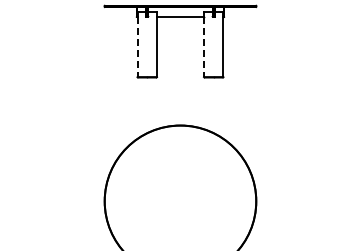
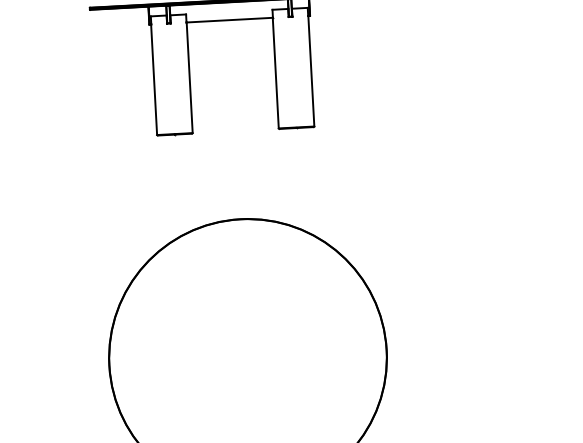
line: (137, 47) -> (154, 80), dashed -> solid
line: (204, 47) -> (276, 74), dashed -> solid

